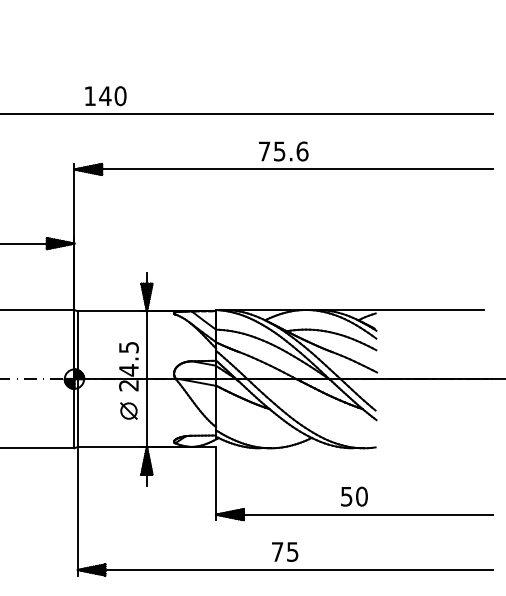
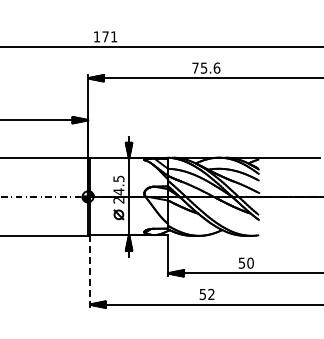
text: (112, 95) -> (109, 36), 140 -> 171
line: (78, 511) -> (90, 271), solid -> dashed
text: (283, 552) -> (206, 294), 75 -> 52

